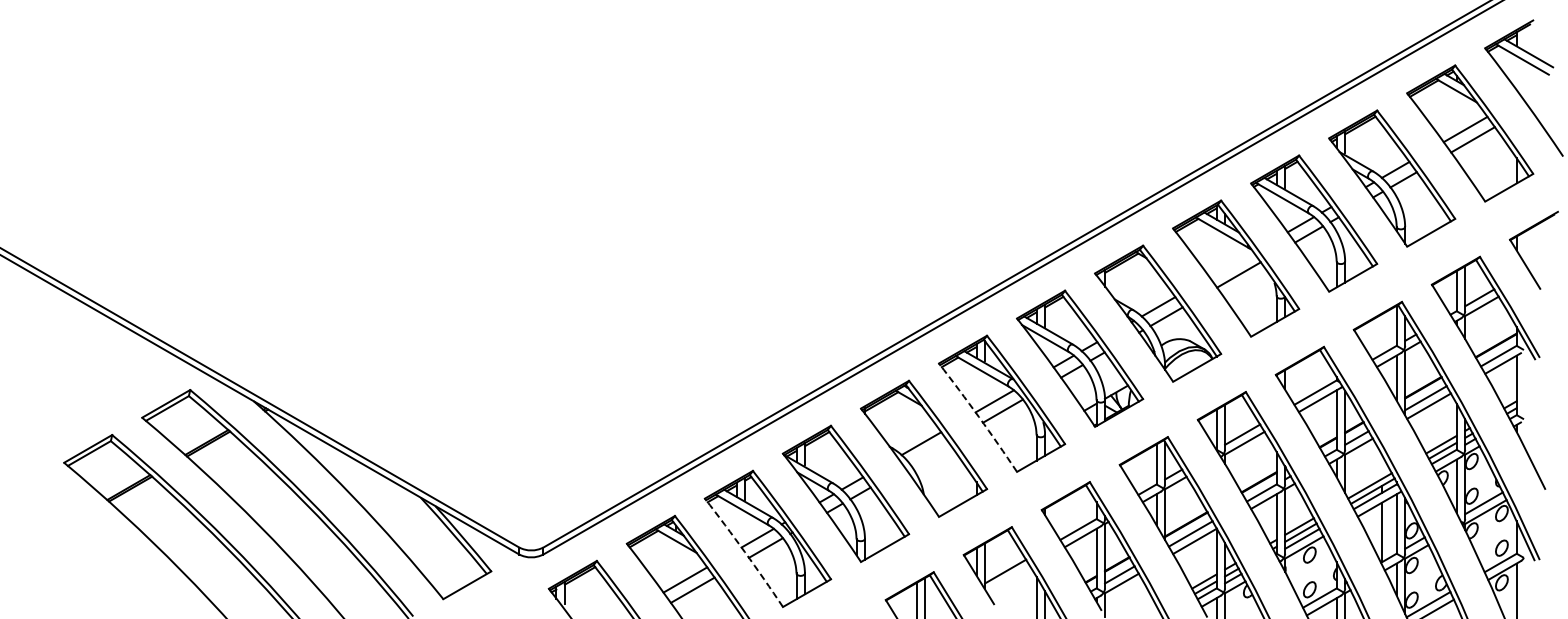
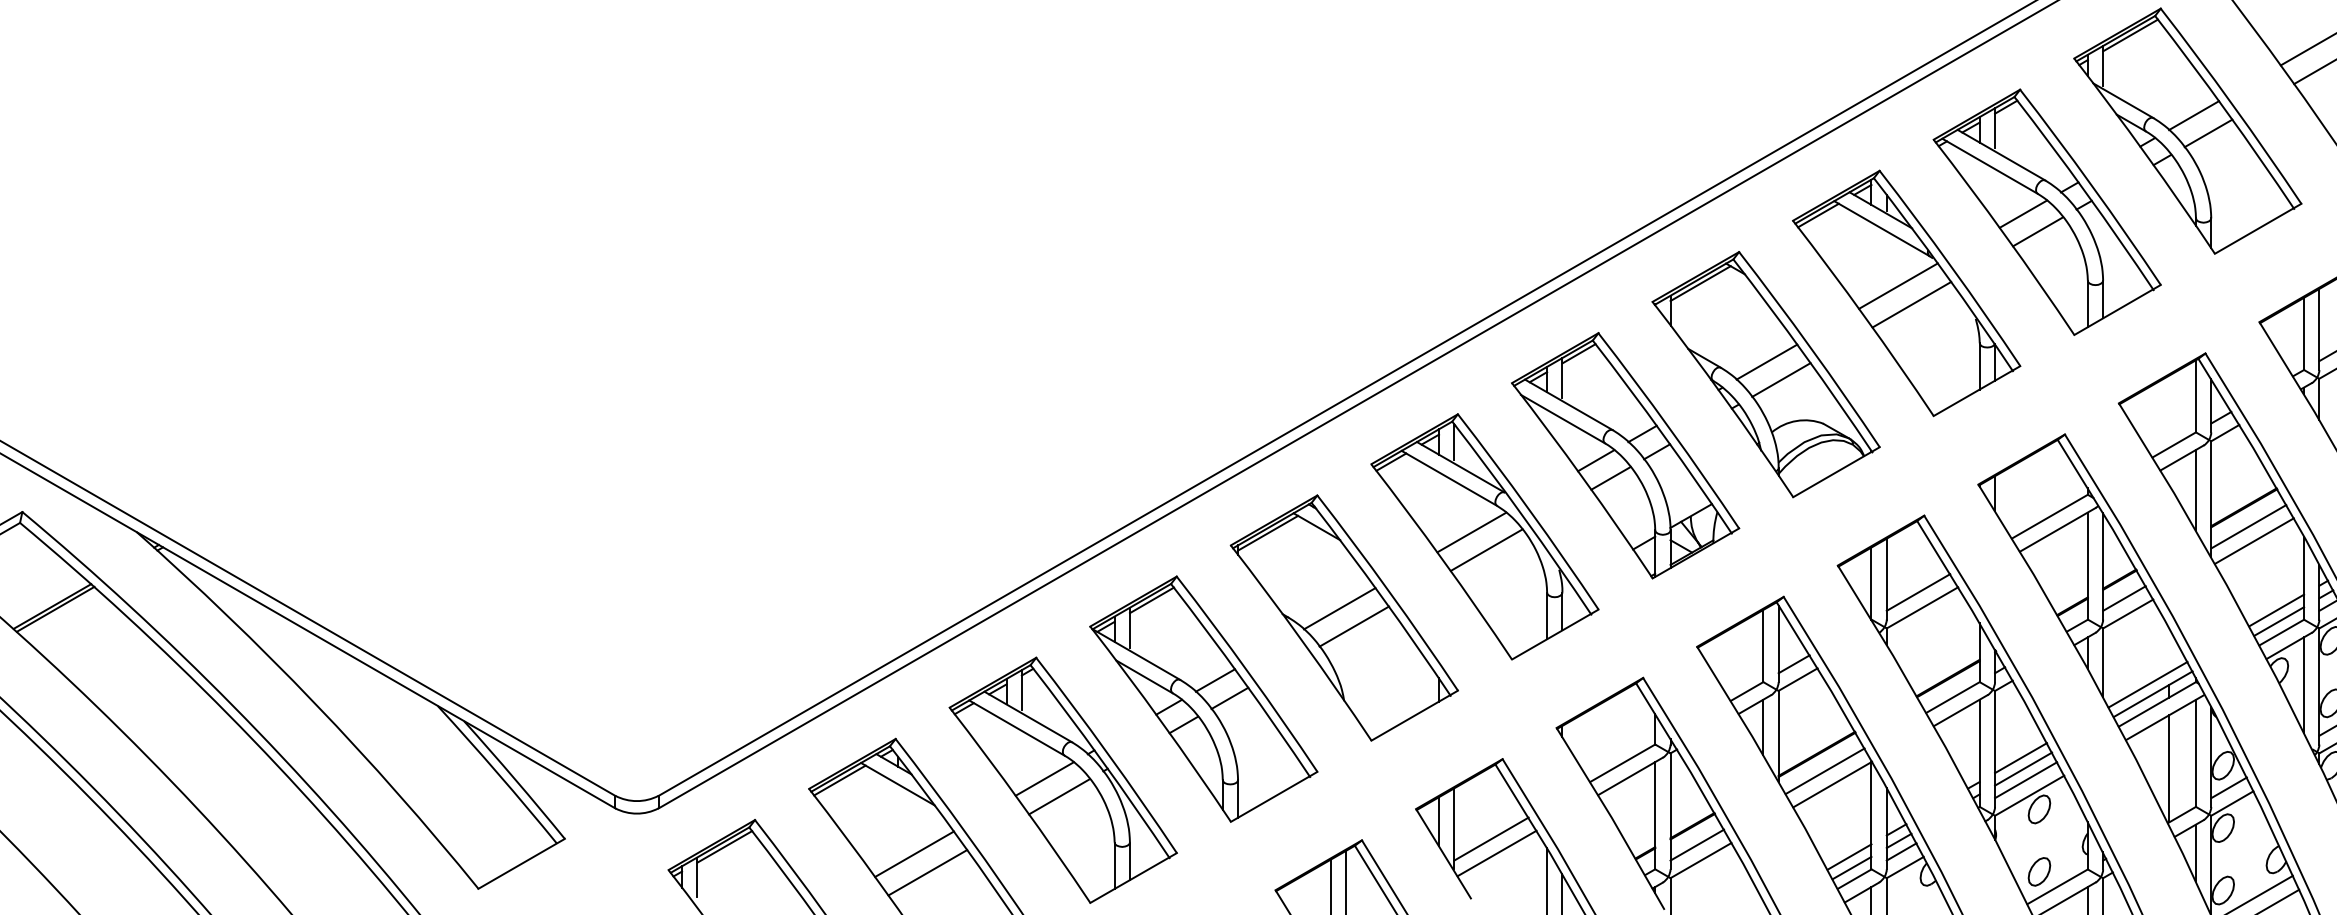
line: (1231, 264) -> (1898, 285), added
arc: (978, 417) -> (1442, 561), dashed -> solid
line: (929, 453) -> (1354, 626), added
arc: (744, 552) -> (1020, 804), dashed -> solid
line: (1008, 579) -> (1496, 853), added

